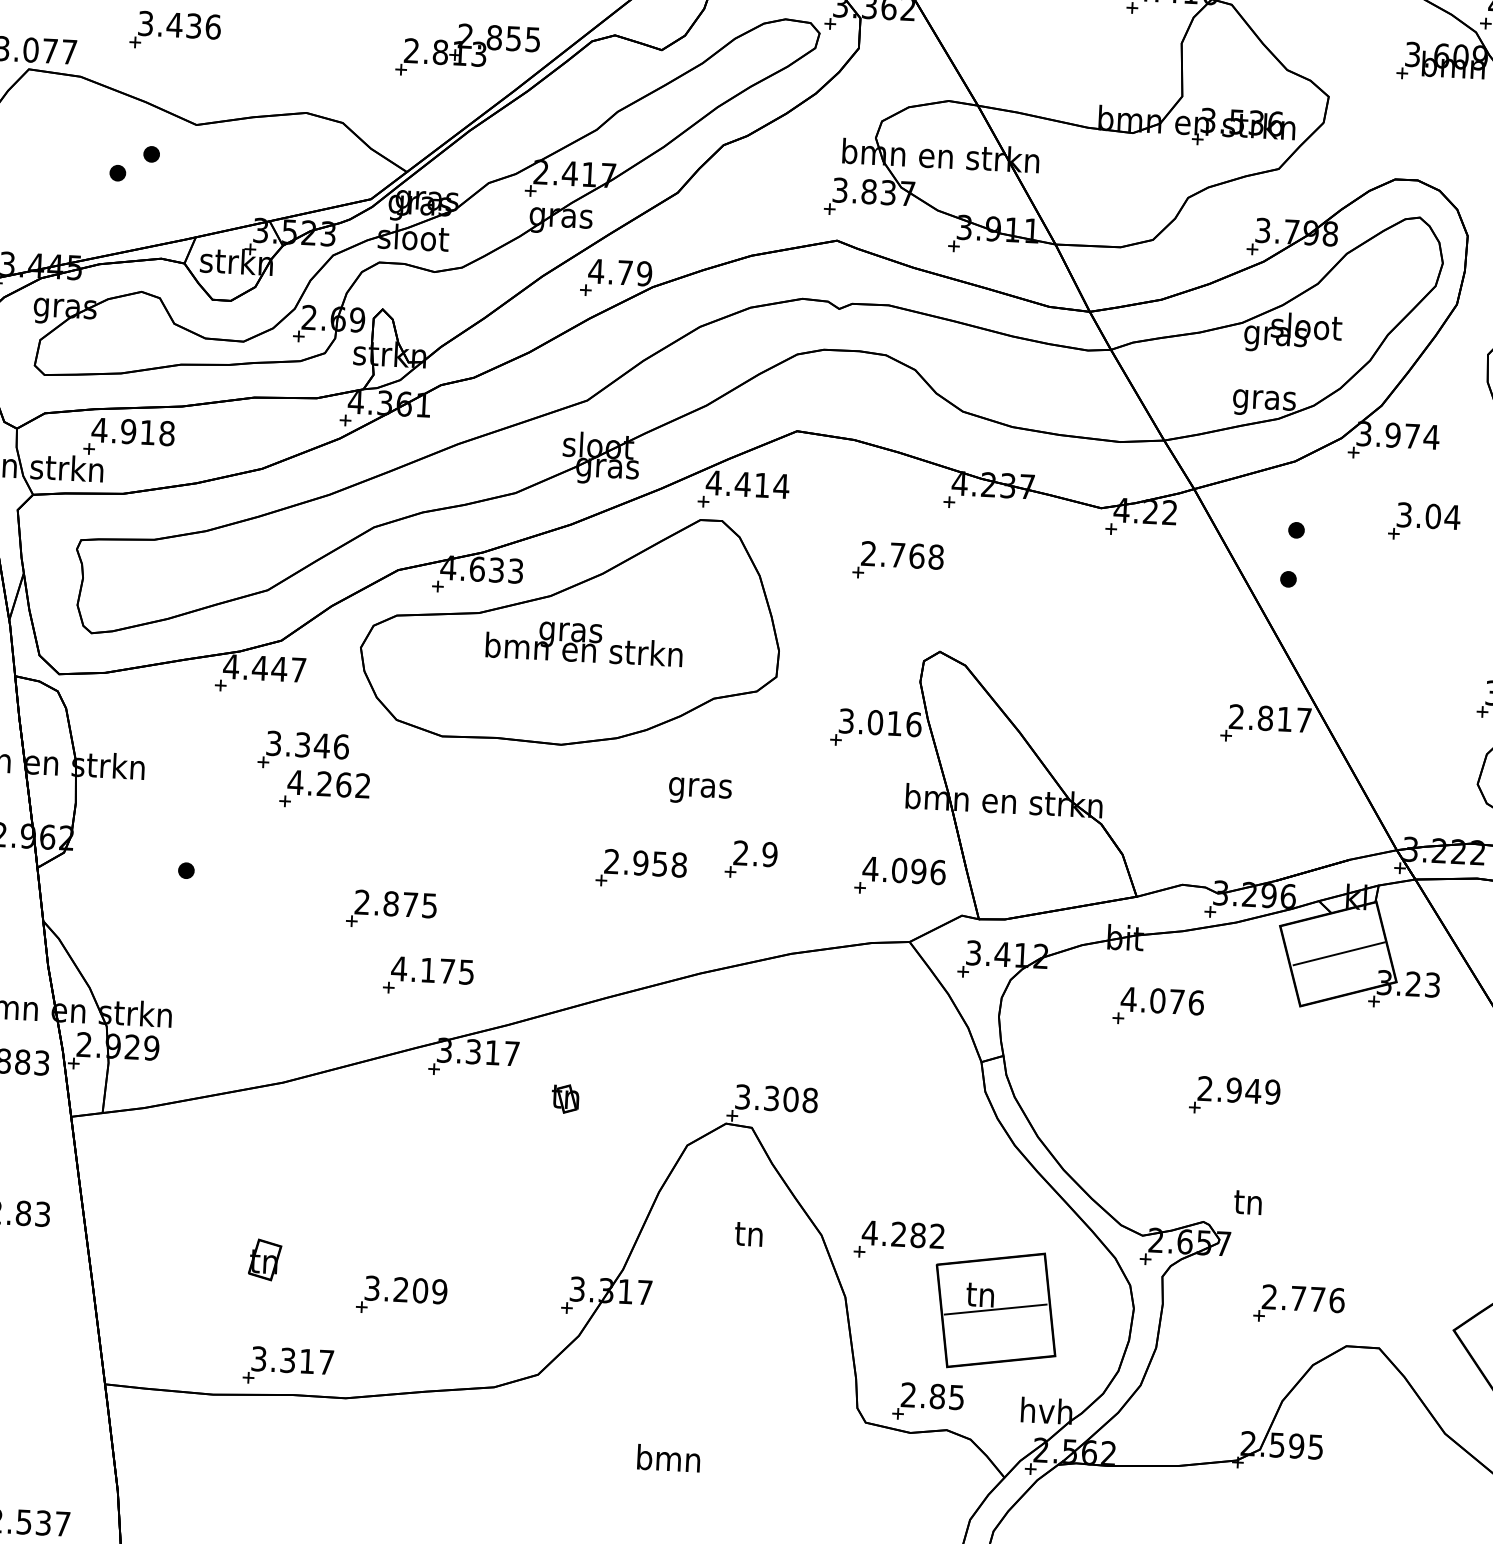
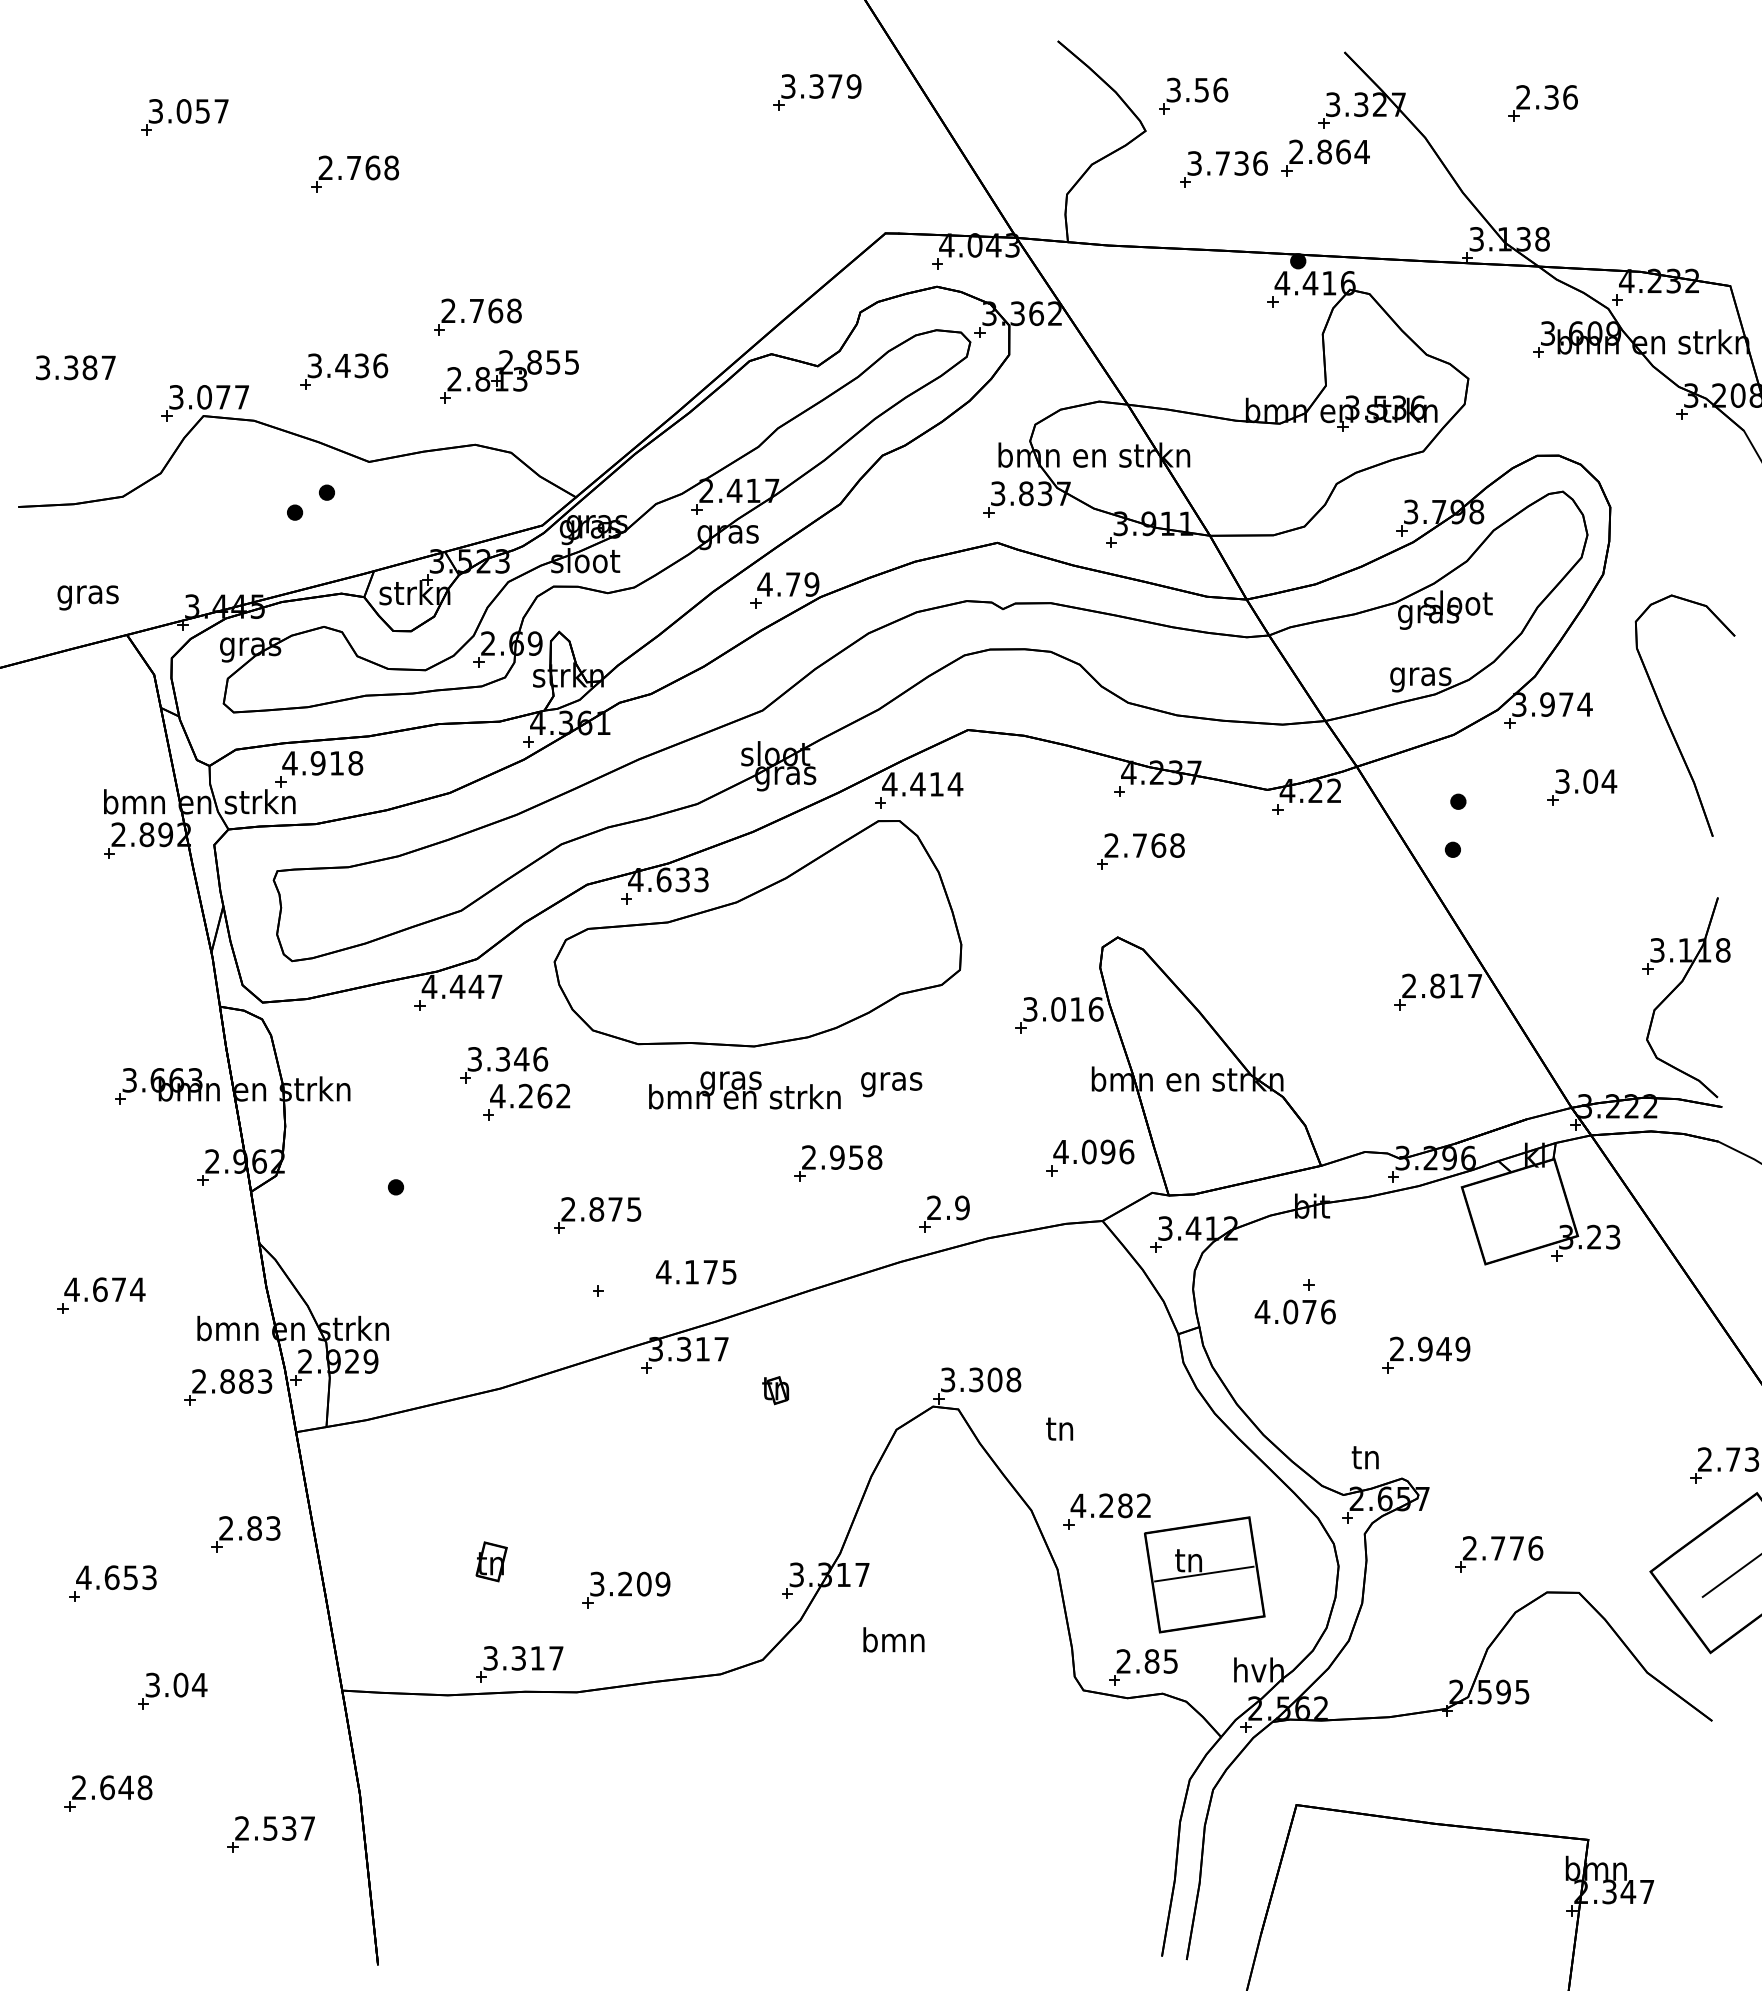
part: (468, 50) -> (509, 376), moved
part: (897, 561) -> (1140, 851), moved
text: (584, 643) -> (744, 1090), moved
part: (751, 859) -> (944, 1213), moved
line: (1339, 952) -> (1520, 1210), removed
text: (432, 970) -> (696, 1272), moved
text: (1161, 1000) -> (1294, 1311), moved
text: (1247, 1202) -> (1364, 1457), moved
text: (748, 1233) -> (1059, 1428), moved
text: (668, 1458) -> (893, 1639), moved

